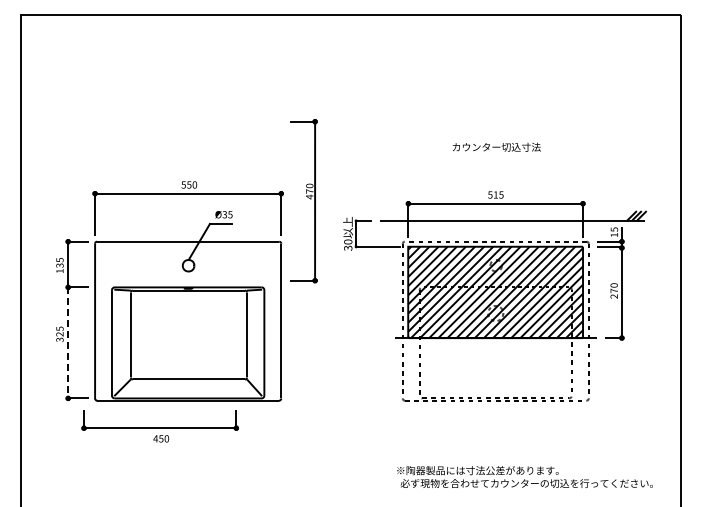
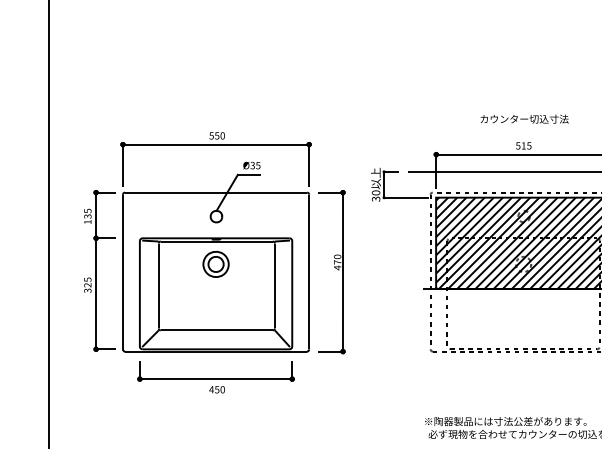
text: (496, 146) -> (524, 118), moved
part: (303, 201) -> (331, 272), moved
part: (187, 313) -> (215, 264), added
line: (68, 342) -> (96, 293), dashed -> solid
part: (159, 426) -> (215, 377), moved

